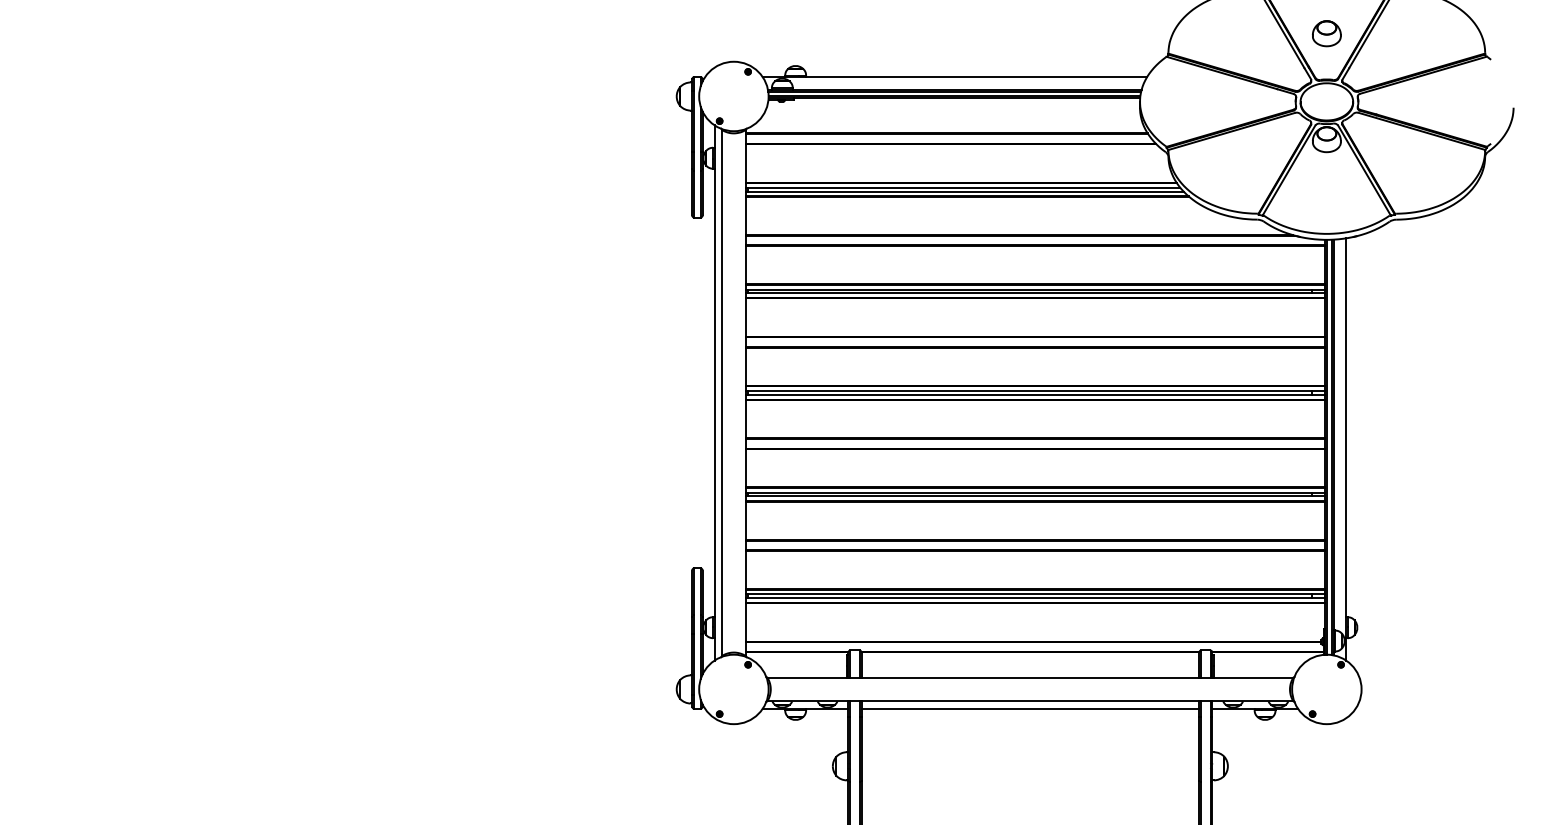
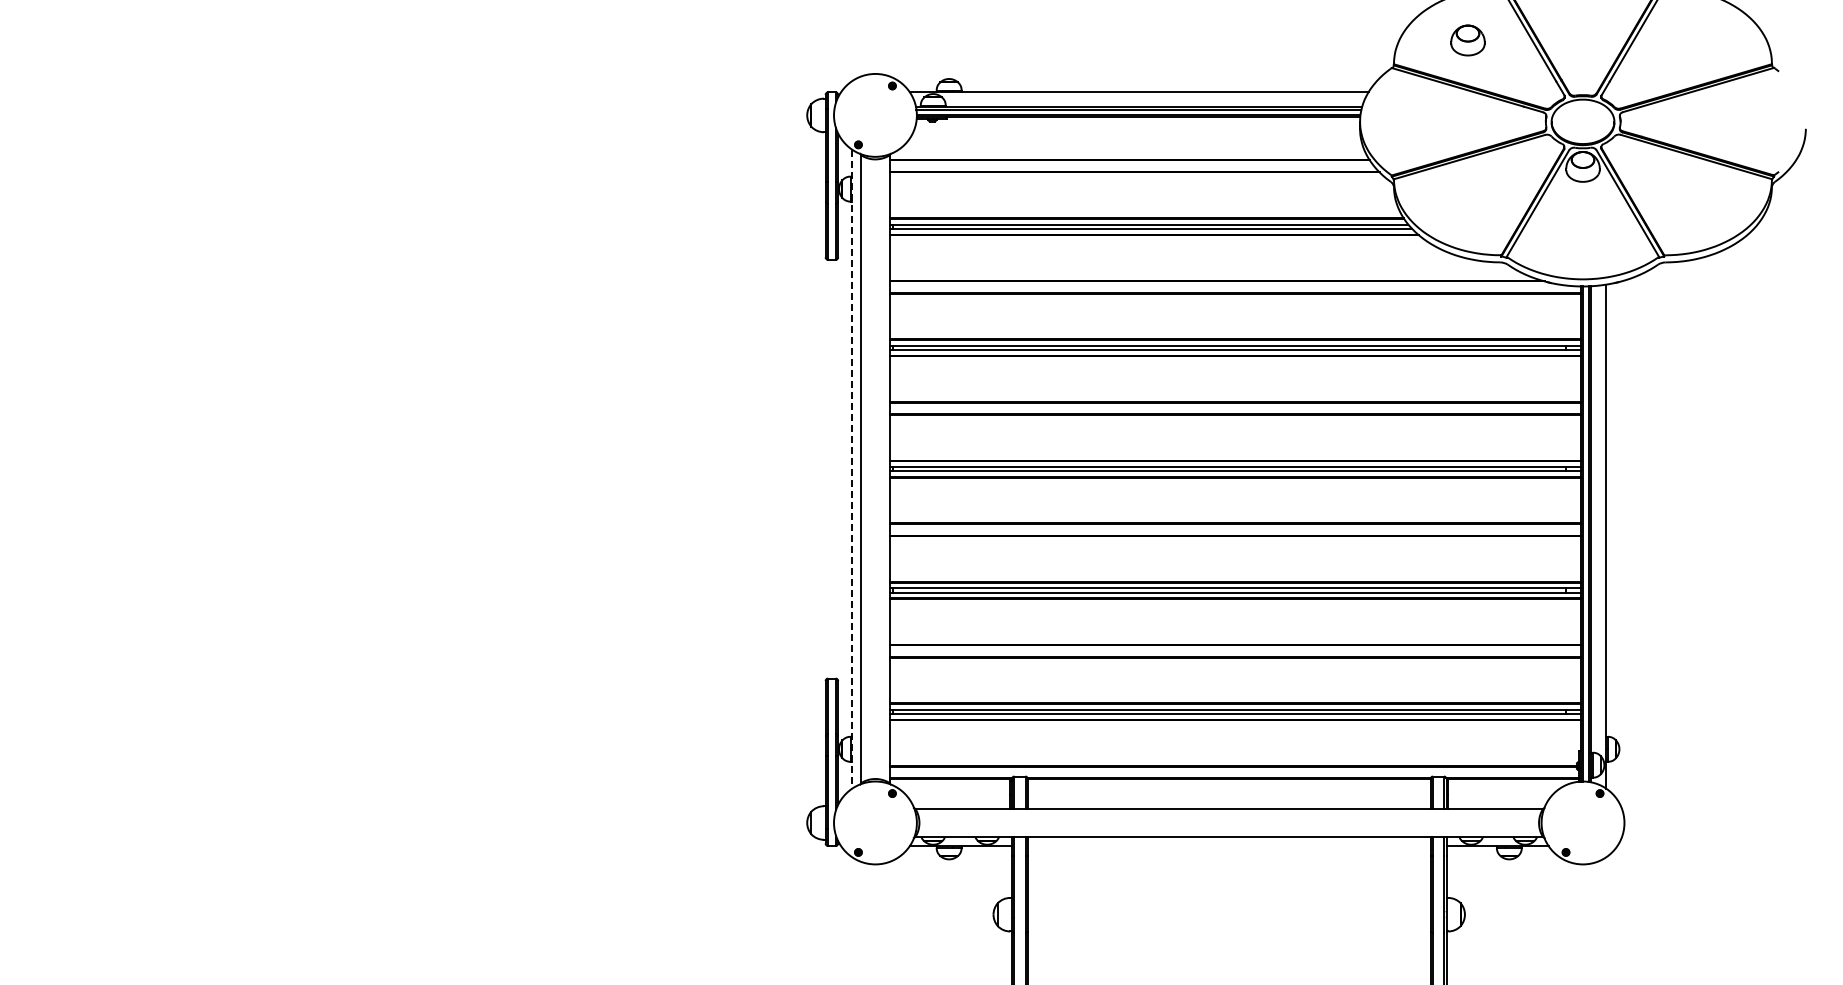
part: (1326, 33) -> (1467, 40), moved
line: (714, 393) -> (852, 469), solid -> dashed
line: (1029, 709) -> (1228, 846), removed

